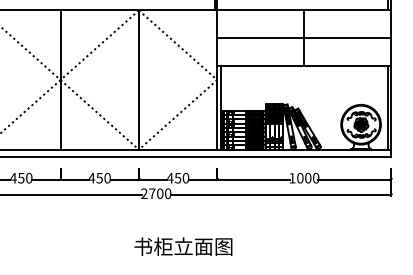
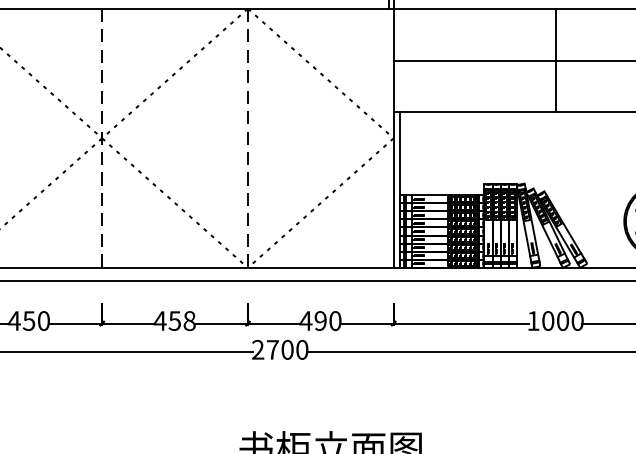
line: (60, 80) -> (102, 139), solid -> dashed
line: (138, 80) -> (247, 139), solid -> dashed
text: (177, 177) -> (319, 319), 450 -> 490
text: (107, 178) -> (189, 321), 450 -> 458

